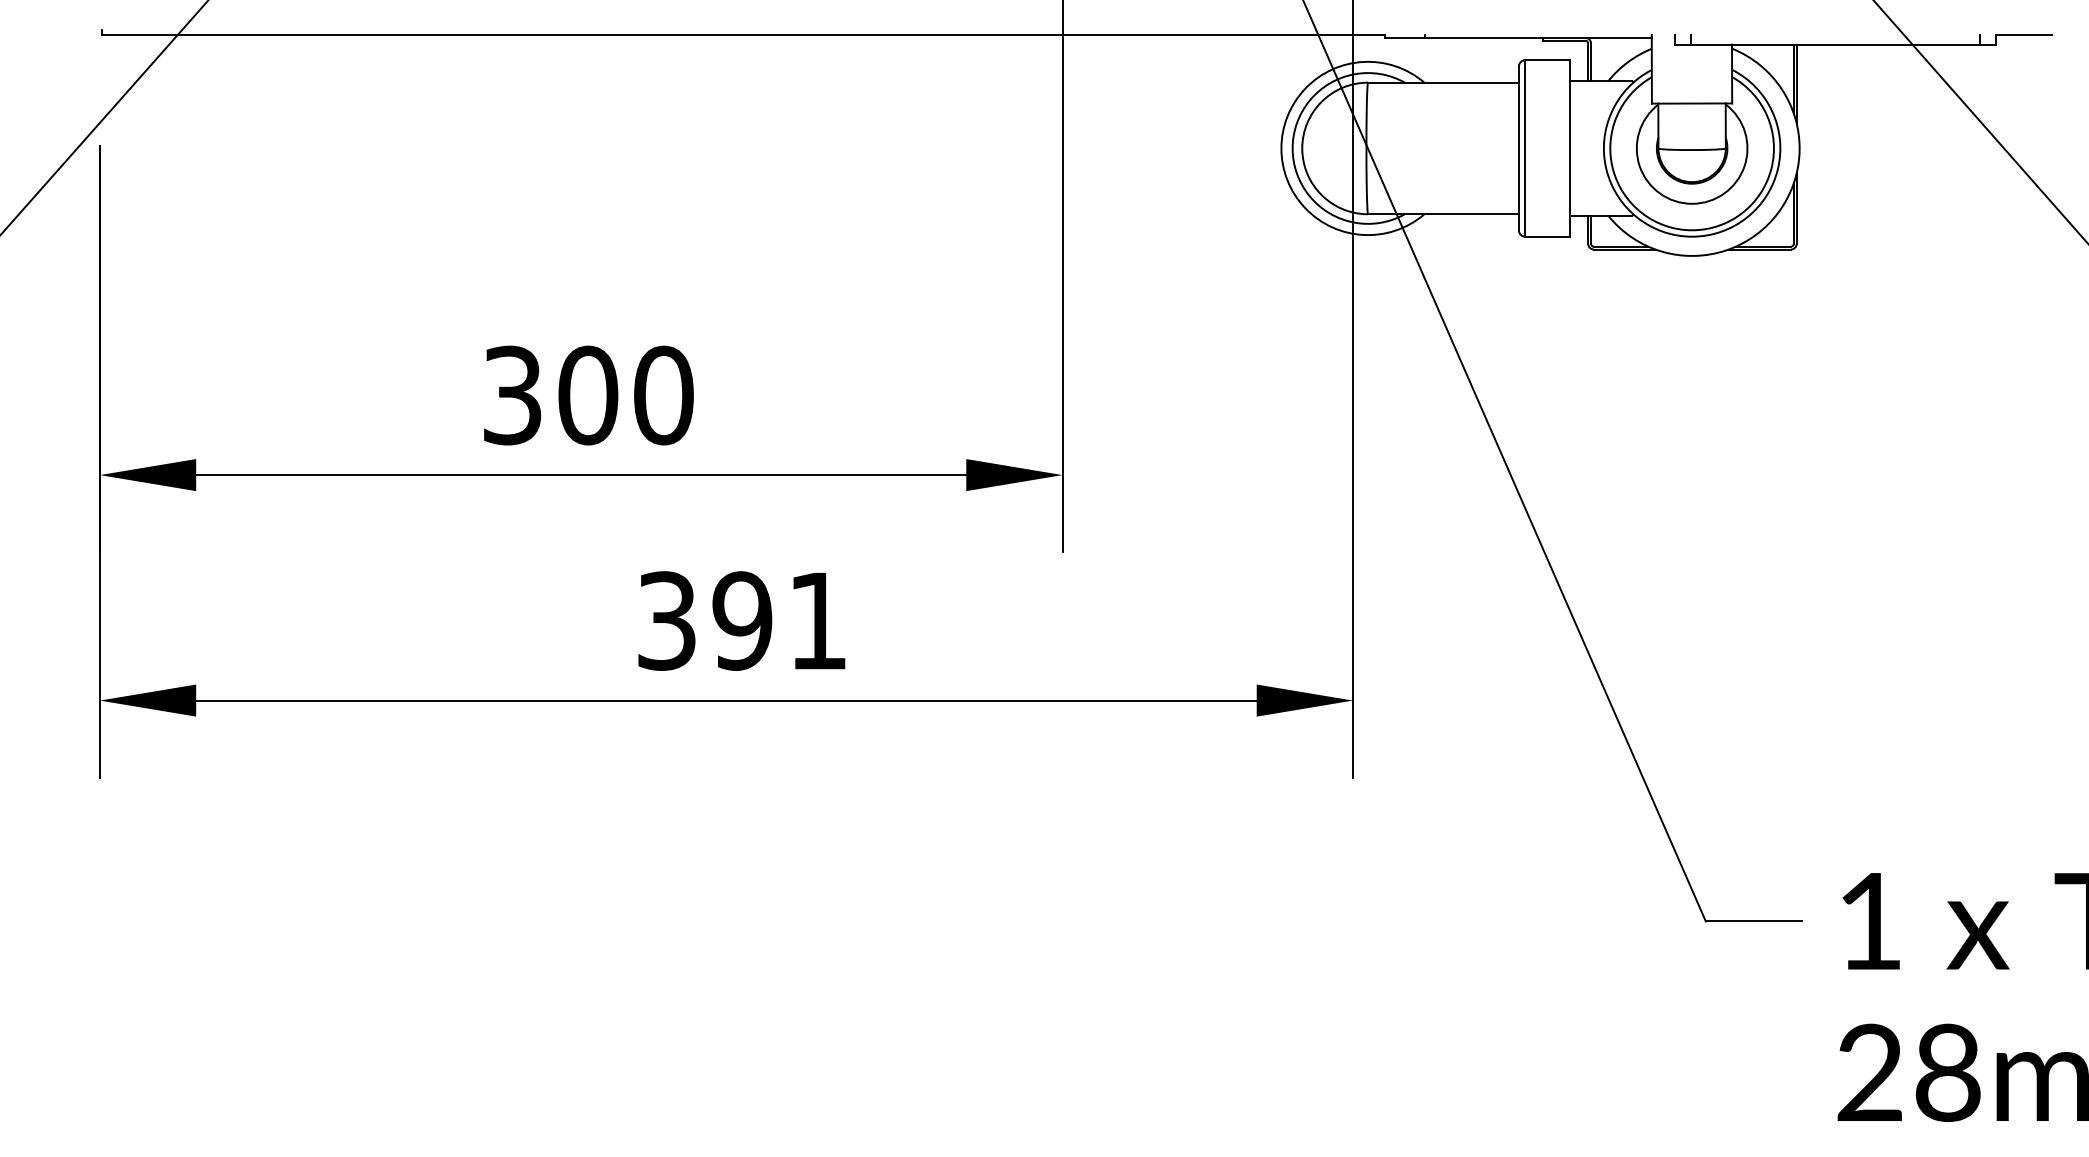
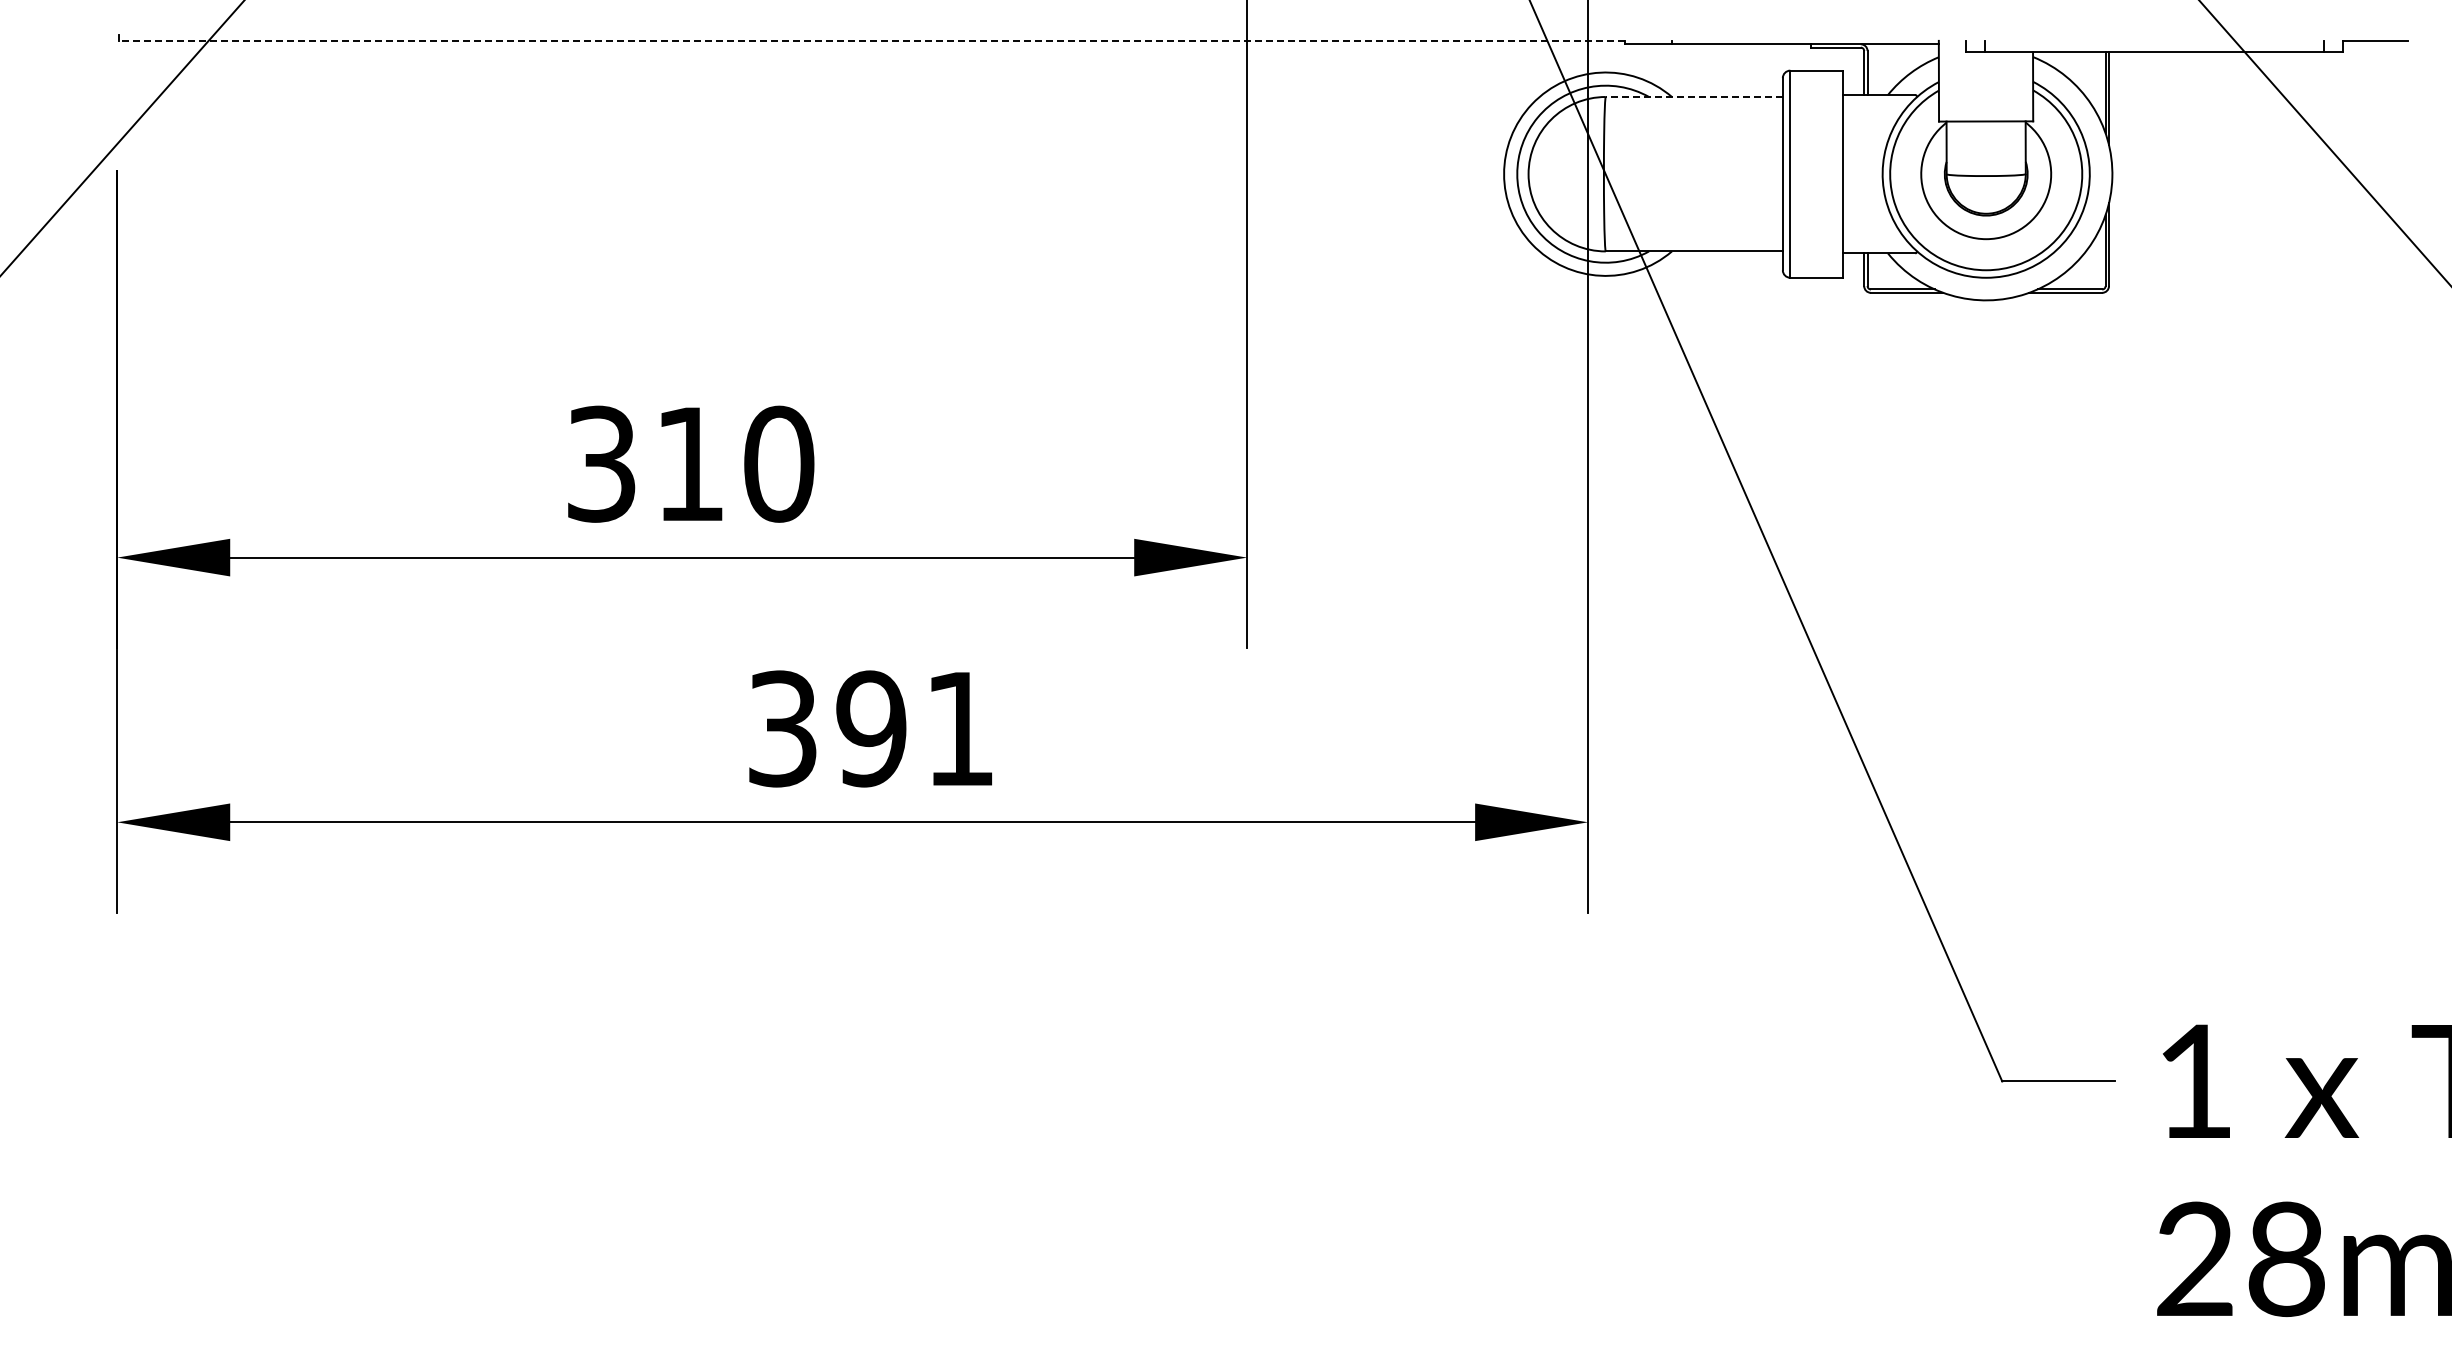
line: (743, 35) -> (872, 41), solid -> dashed
line: (1443, 83) -> (1694, 97), solid -> dashed
text: (588, 394) -> (690, 463), 300 -> 310

